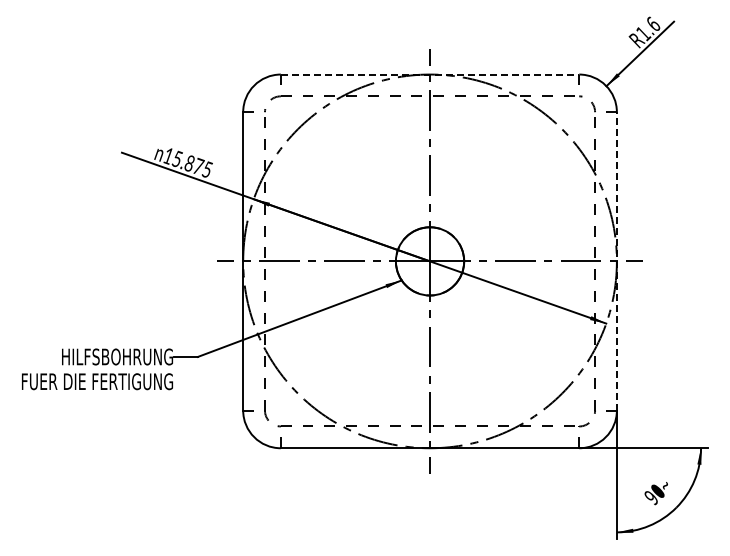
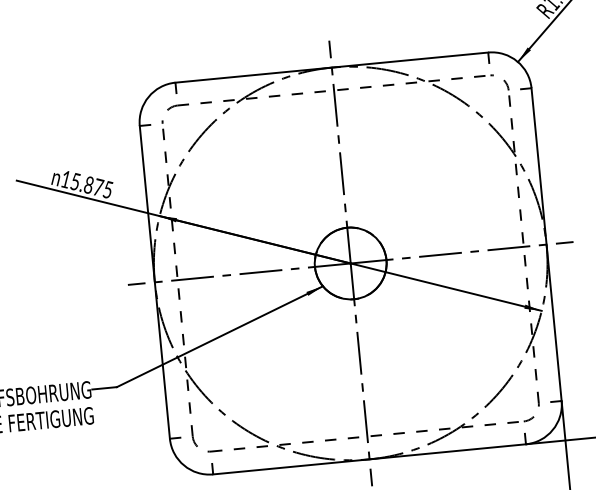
line: (430, 74) -> (332, 67), dashed -> solid
line: (616, 260) -> (546, 243), dashed -> solid

